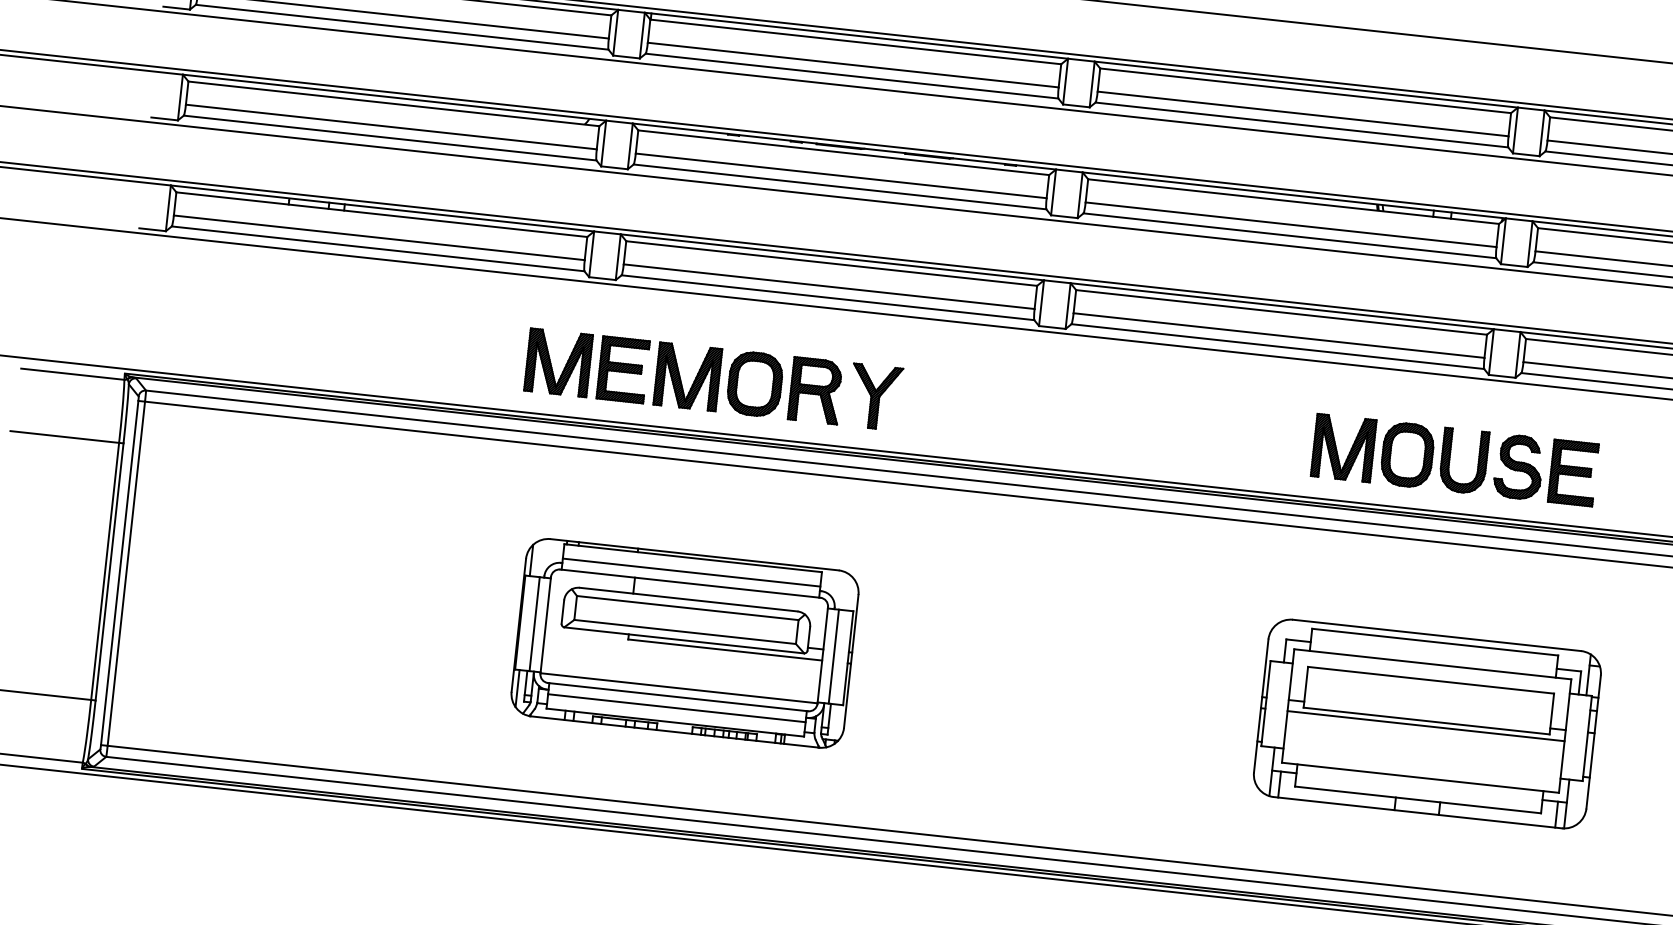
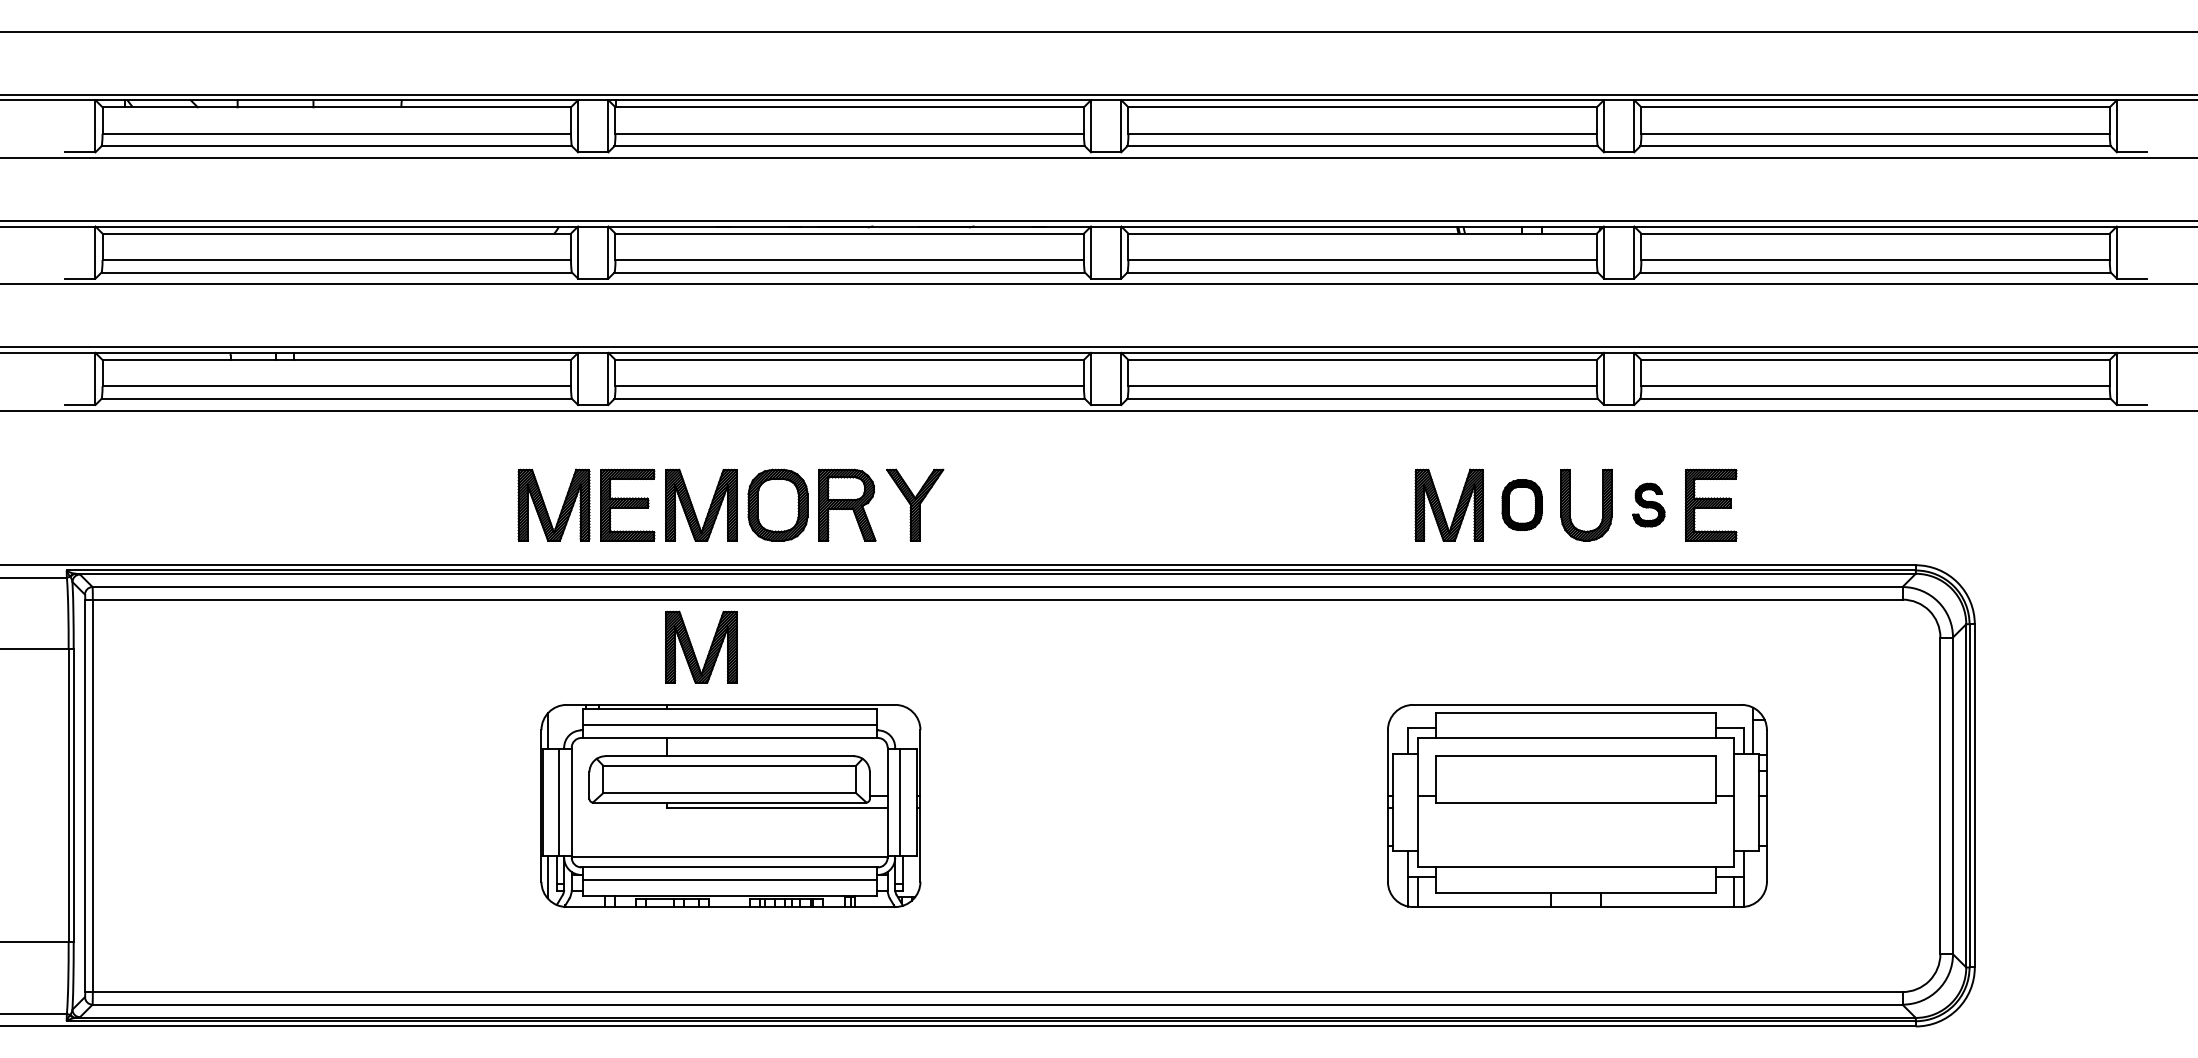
part: (1407, 454) -> (1522, 504), size x0.7
part: (1518, 466) -> (1648, 504), size x0.6
part: (667, 501) -> (693, 648), added
line: (1426, 726) -> (1576, 808), removed

